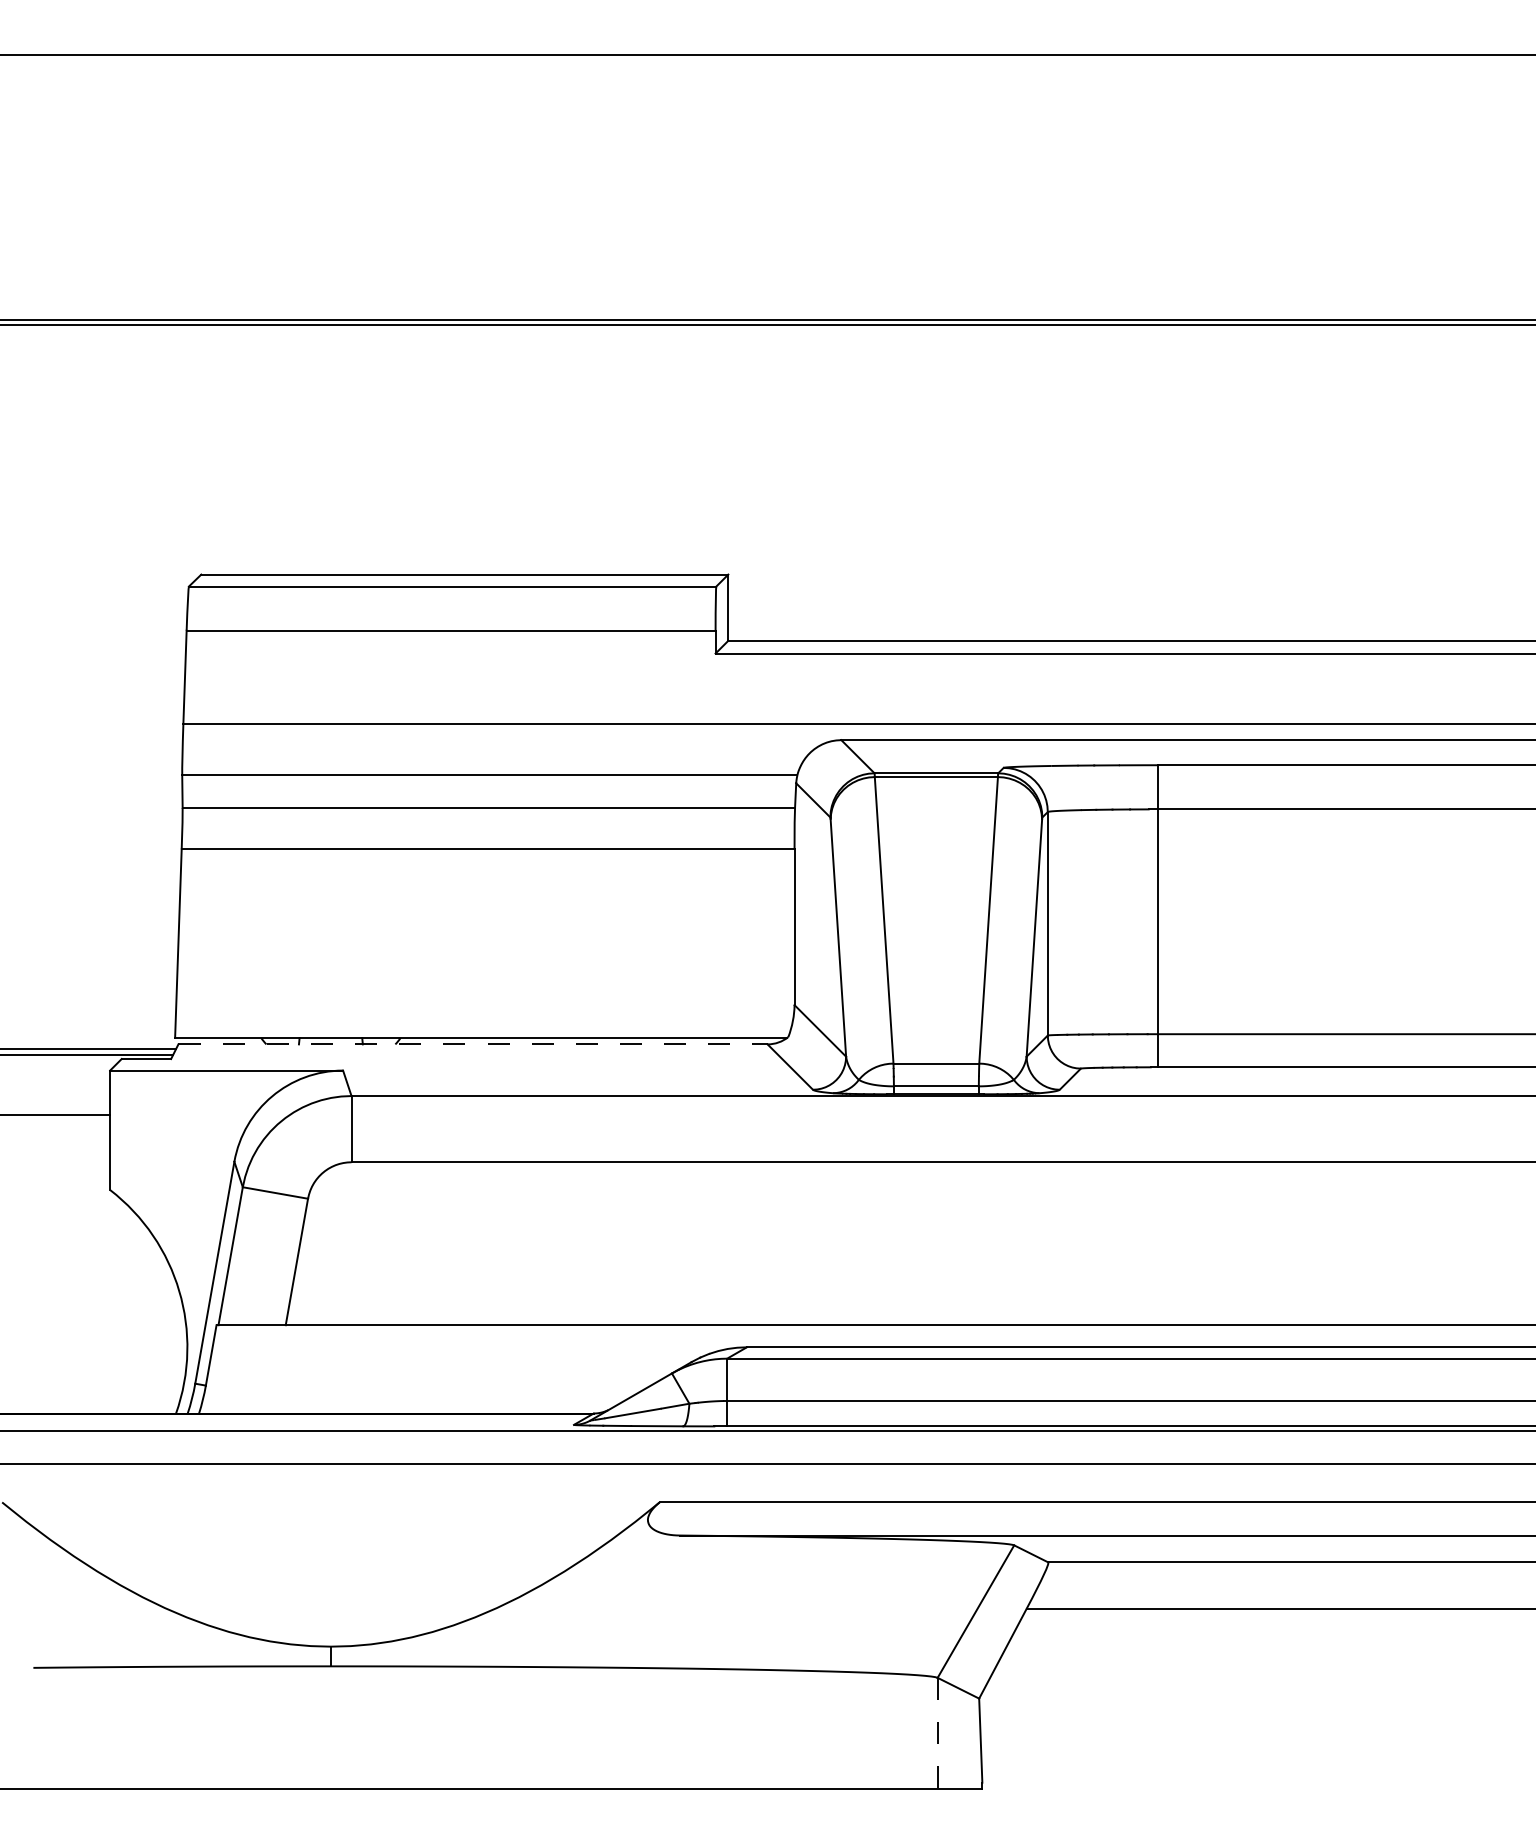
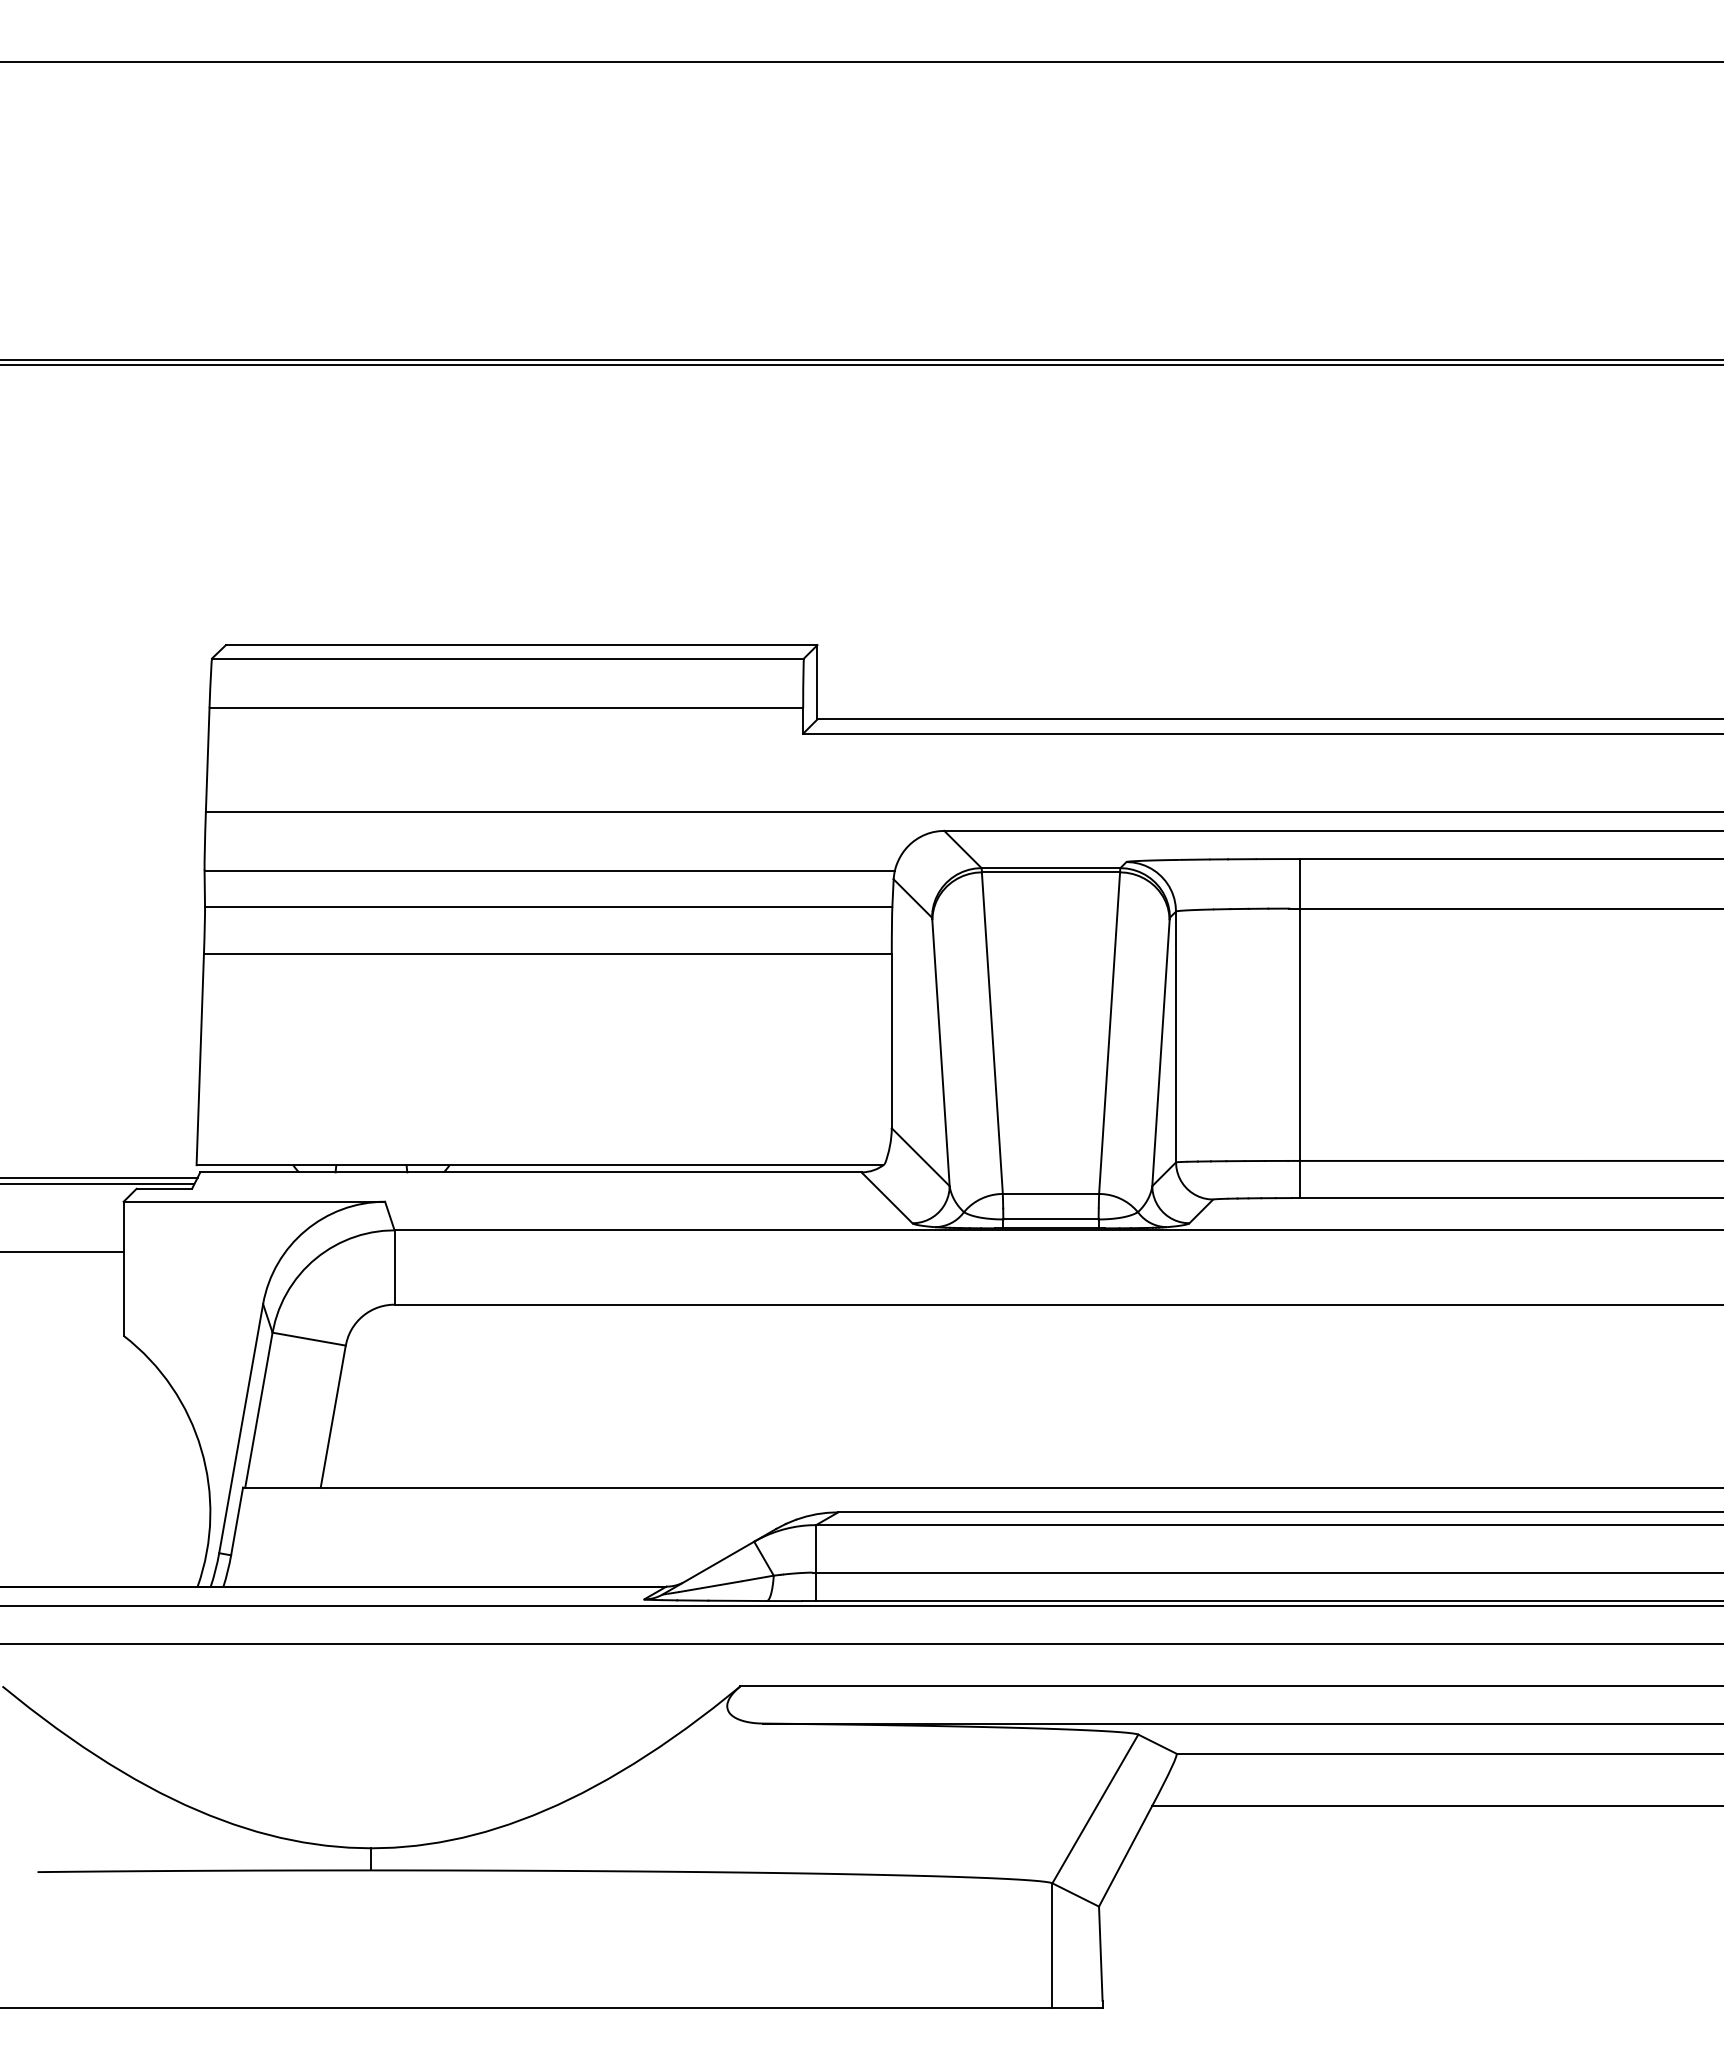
line: (472, 1044) -> (530, 1172), dashed -> solid
line: (937, 1734) -> (1052, 1946), dashed -> solid

